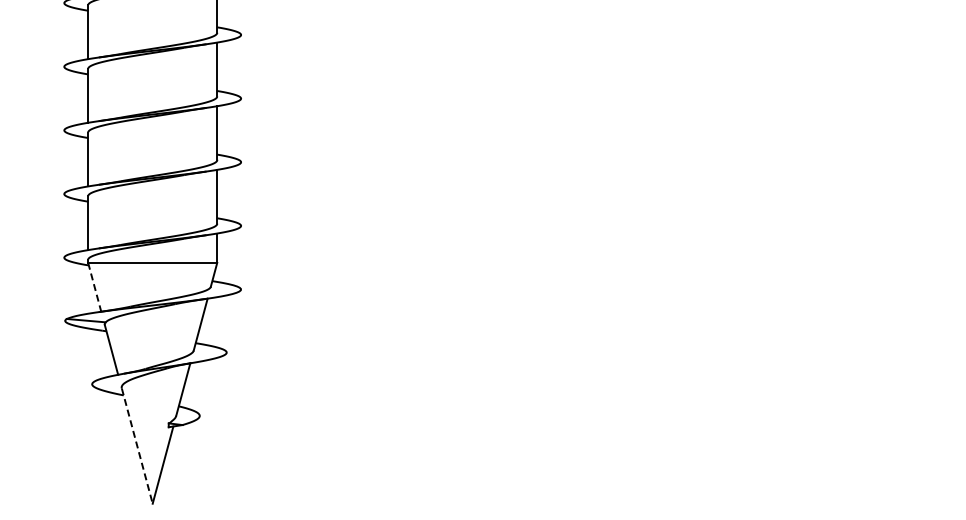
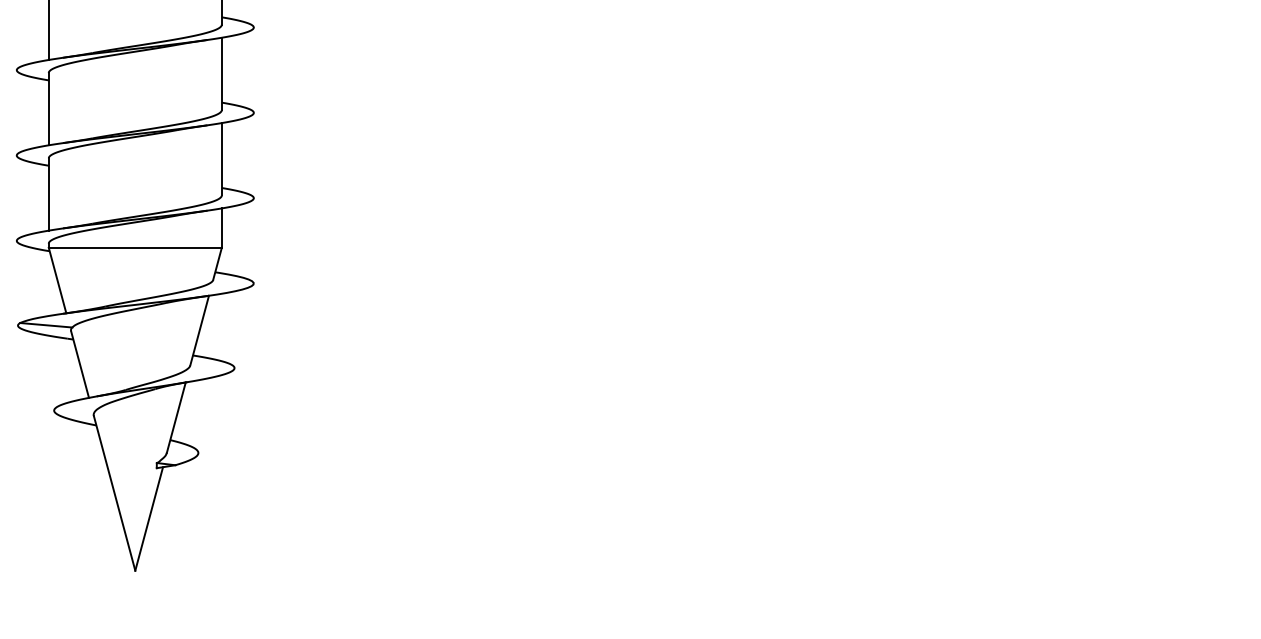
line: (94, 287) -> (57, 280), dashed -> solid
line: (137, 446) -> (114, 493), dashed -> solid

